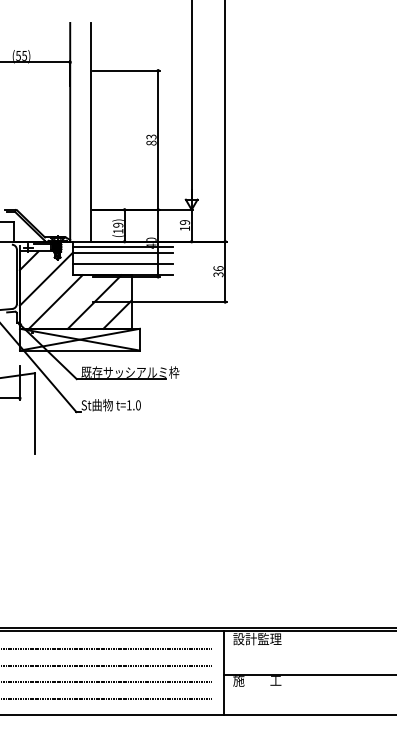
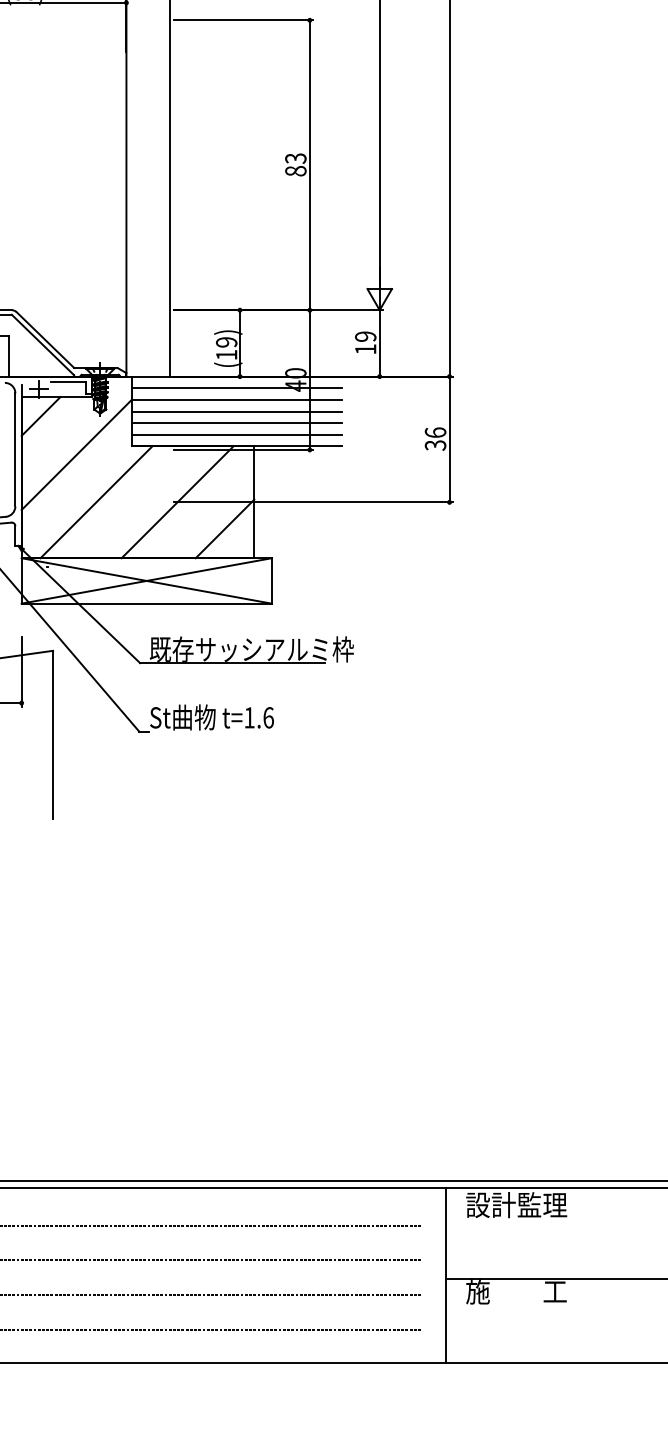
line: (122, 258) -> (235, 411), added
line: (122, 269) -> (235, 434), added
text: (138, 405) -> (268, 718), t=1.0 -> t=1.6

